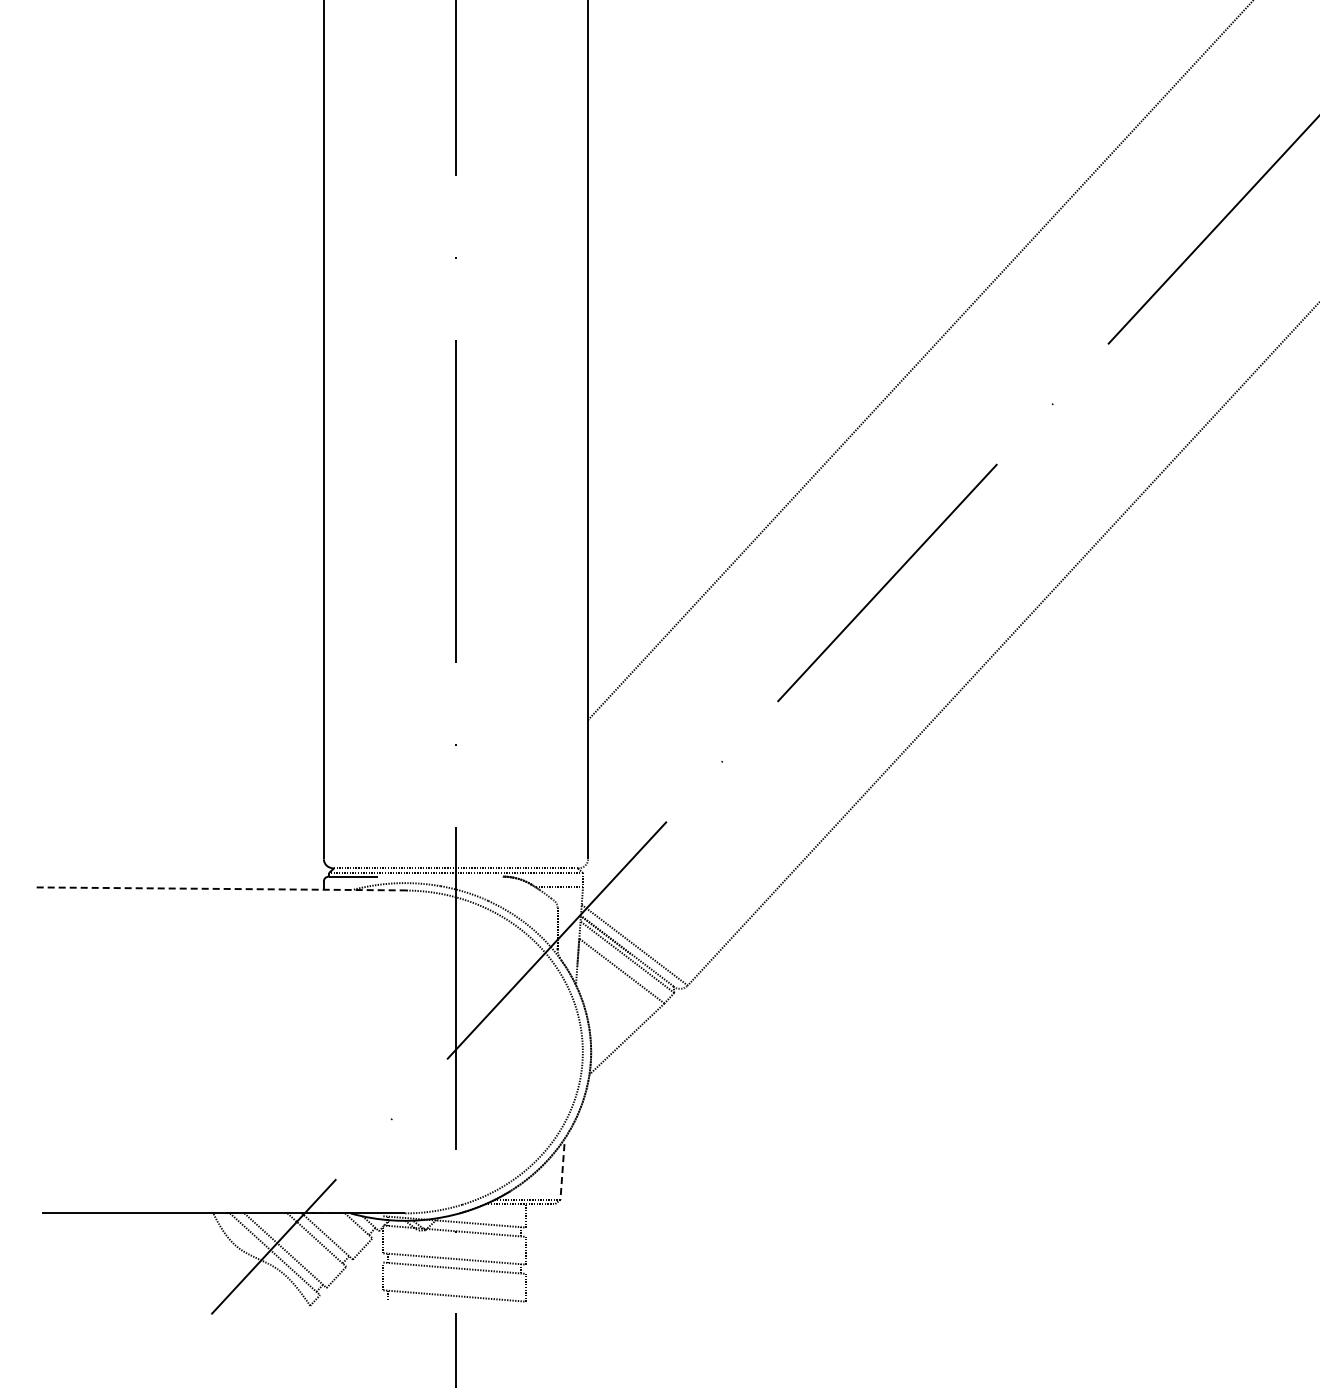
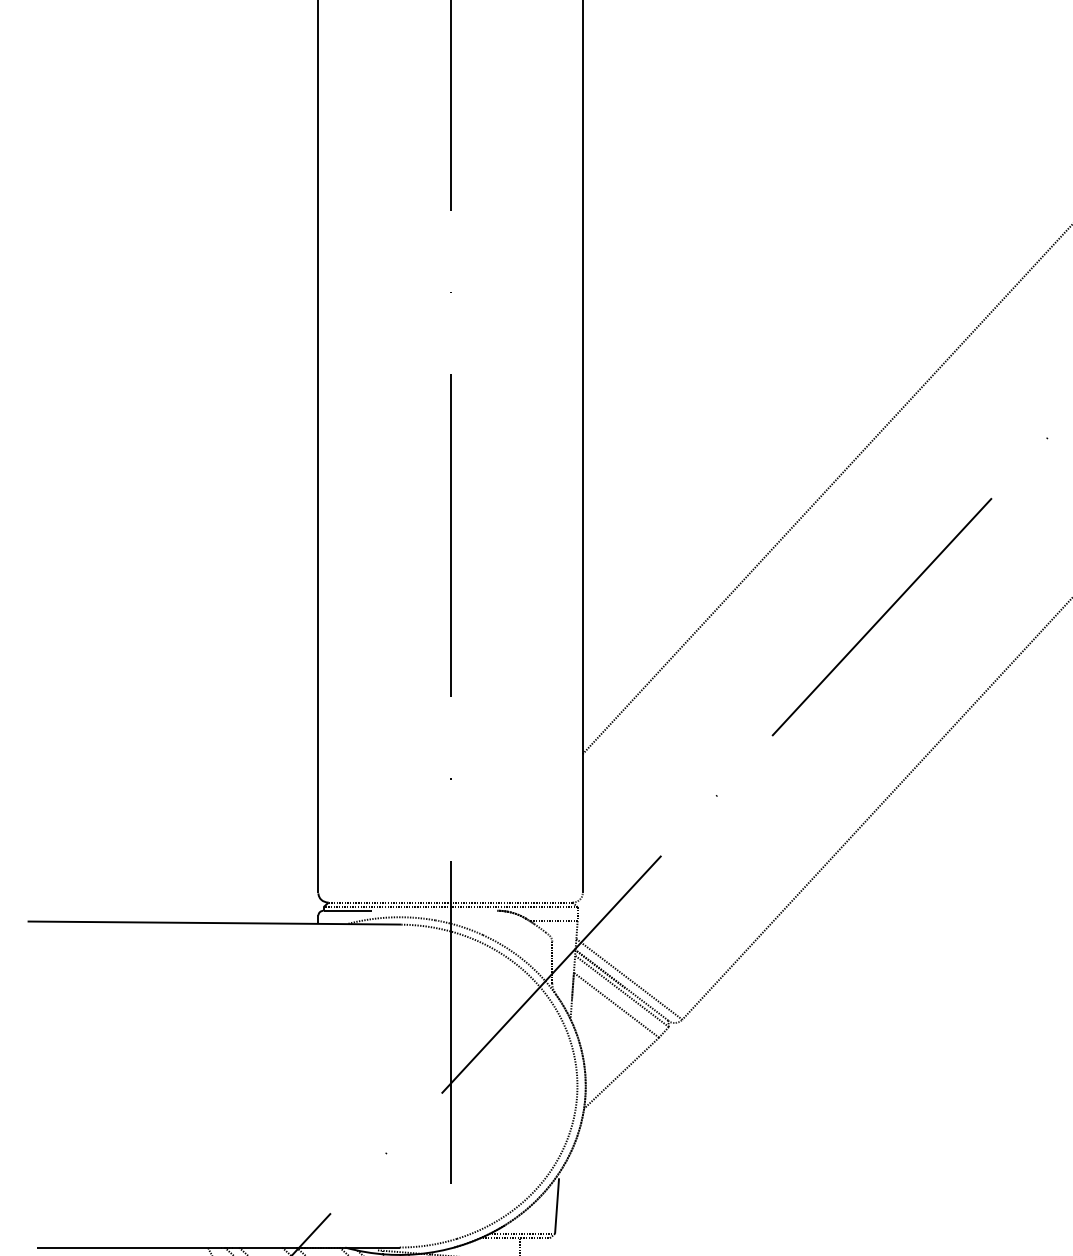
line: (219, 888) -> (214, 922), dashed -> solid
line: (562, 1171) -> (557, 1205), dashed -> solid

